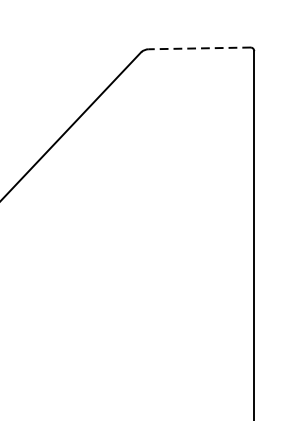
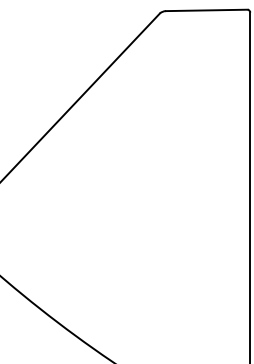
line: (199, 48) -> (206, 10), dashed -> solid

